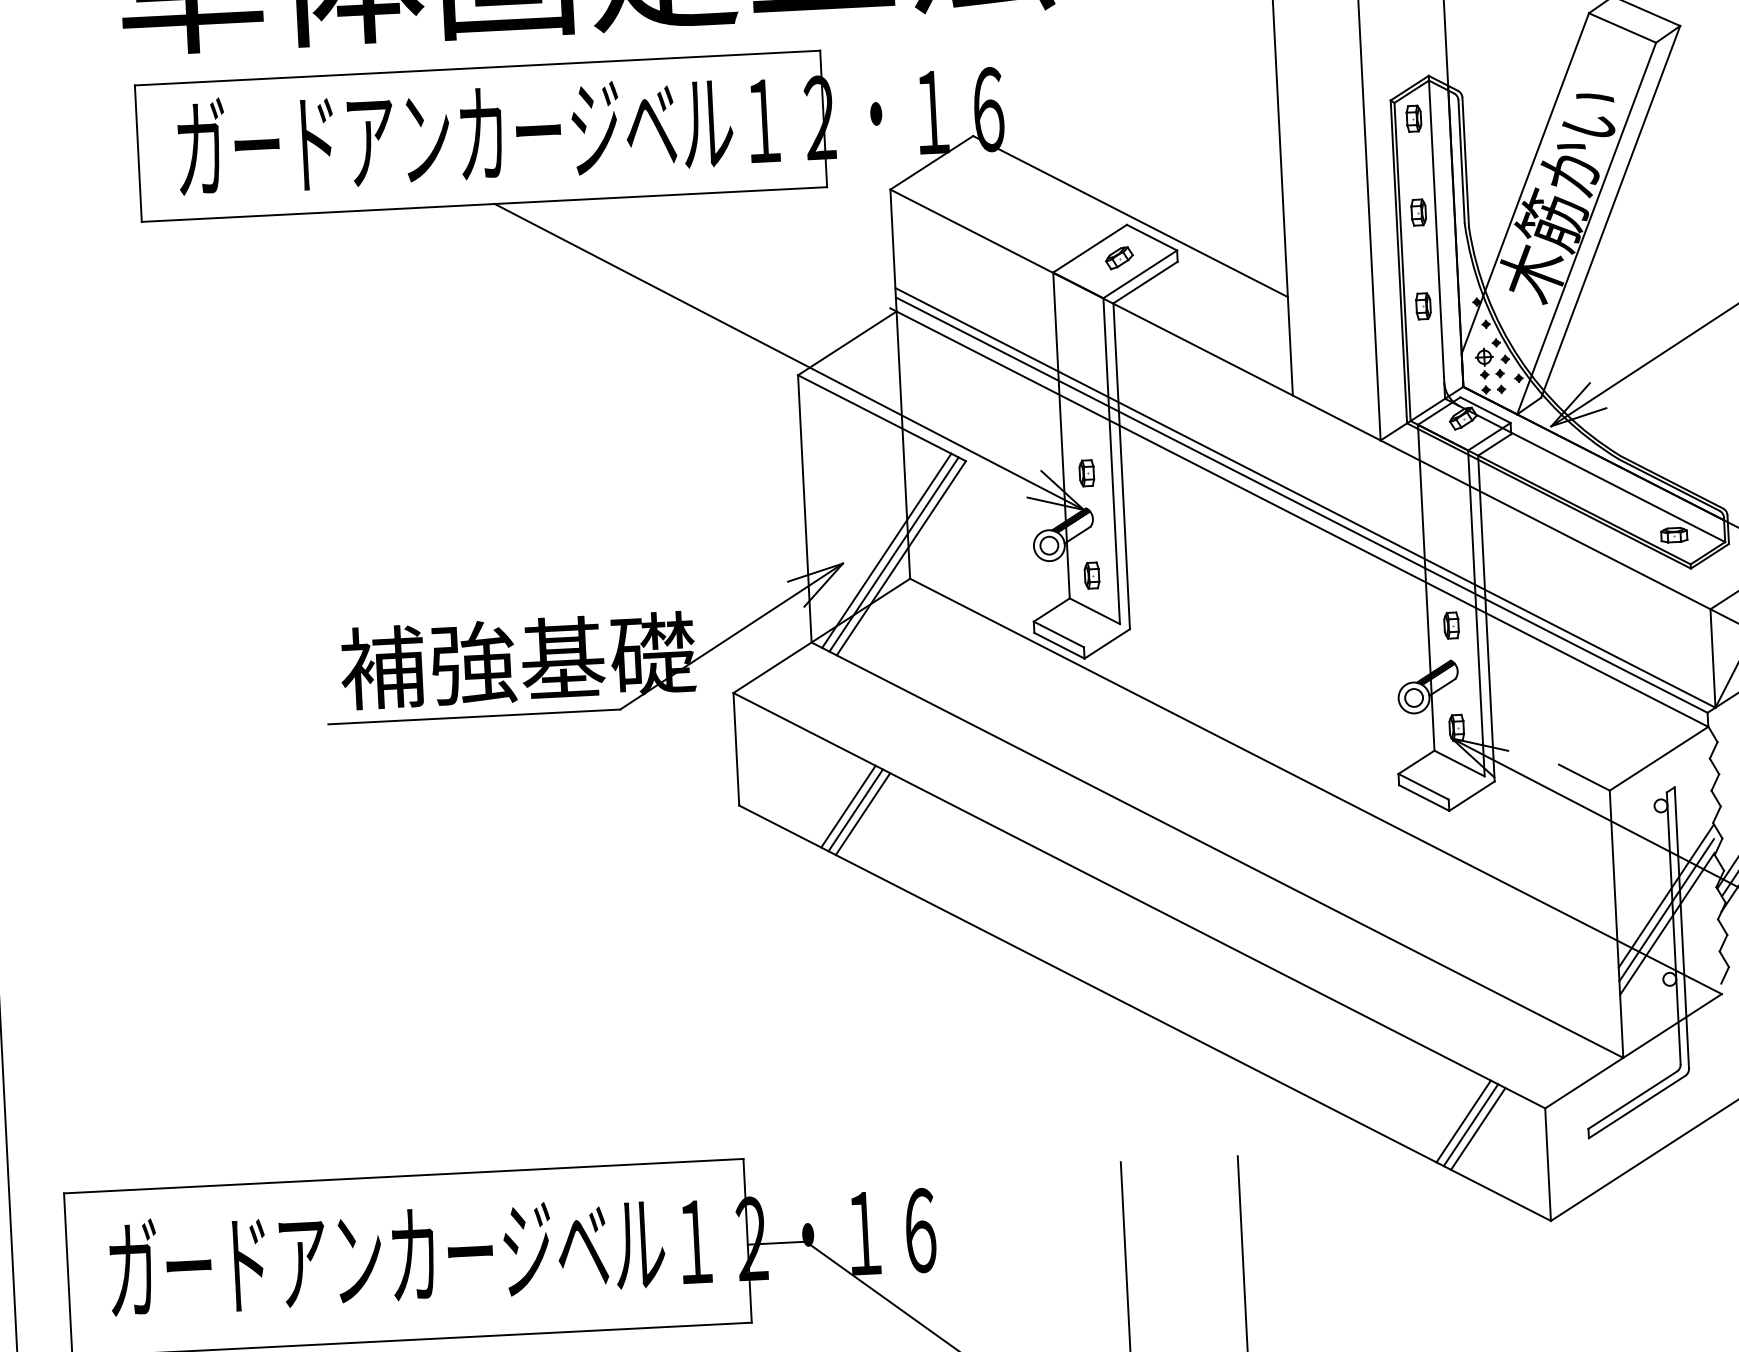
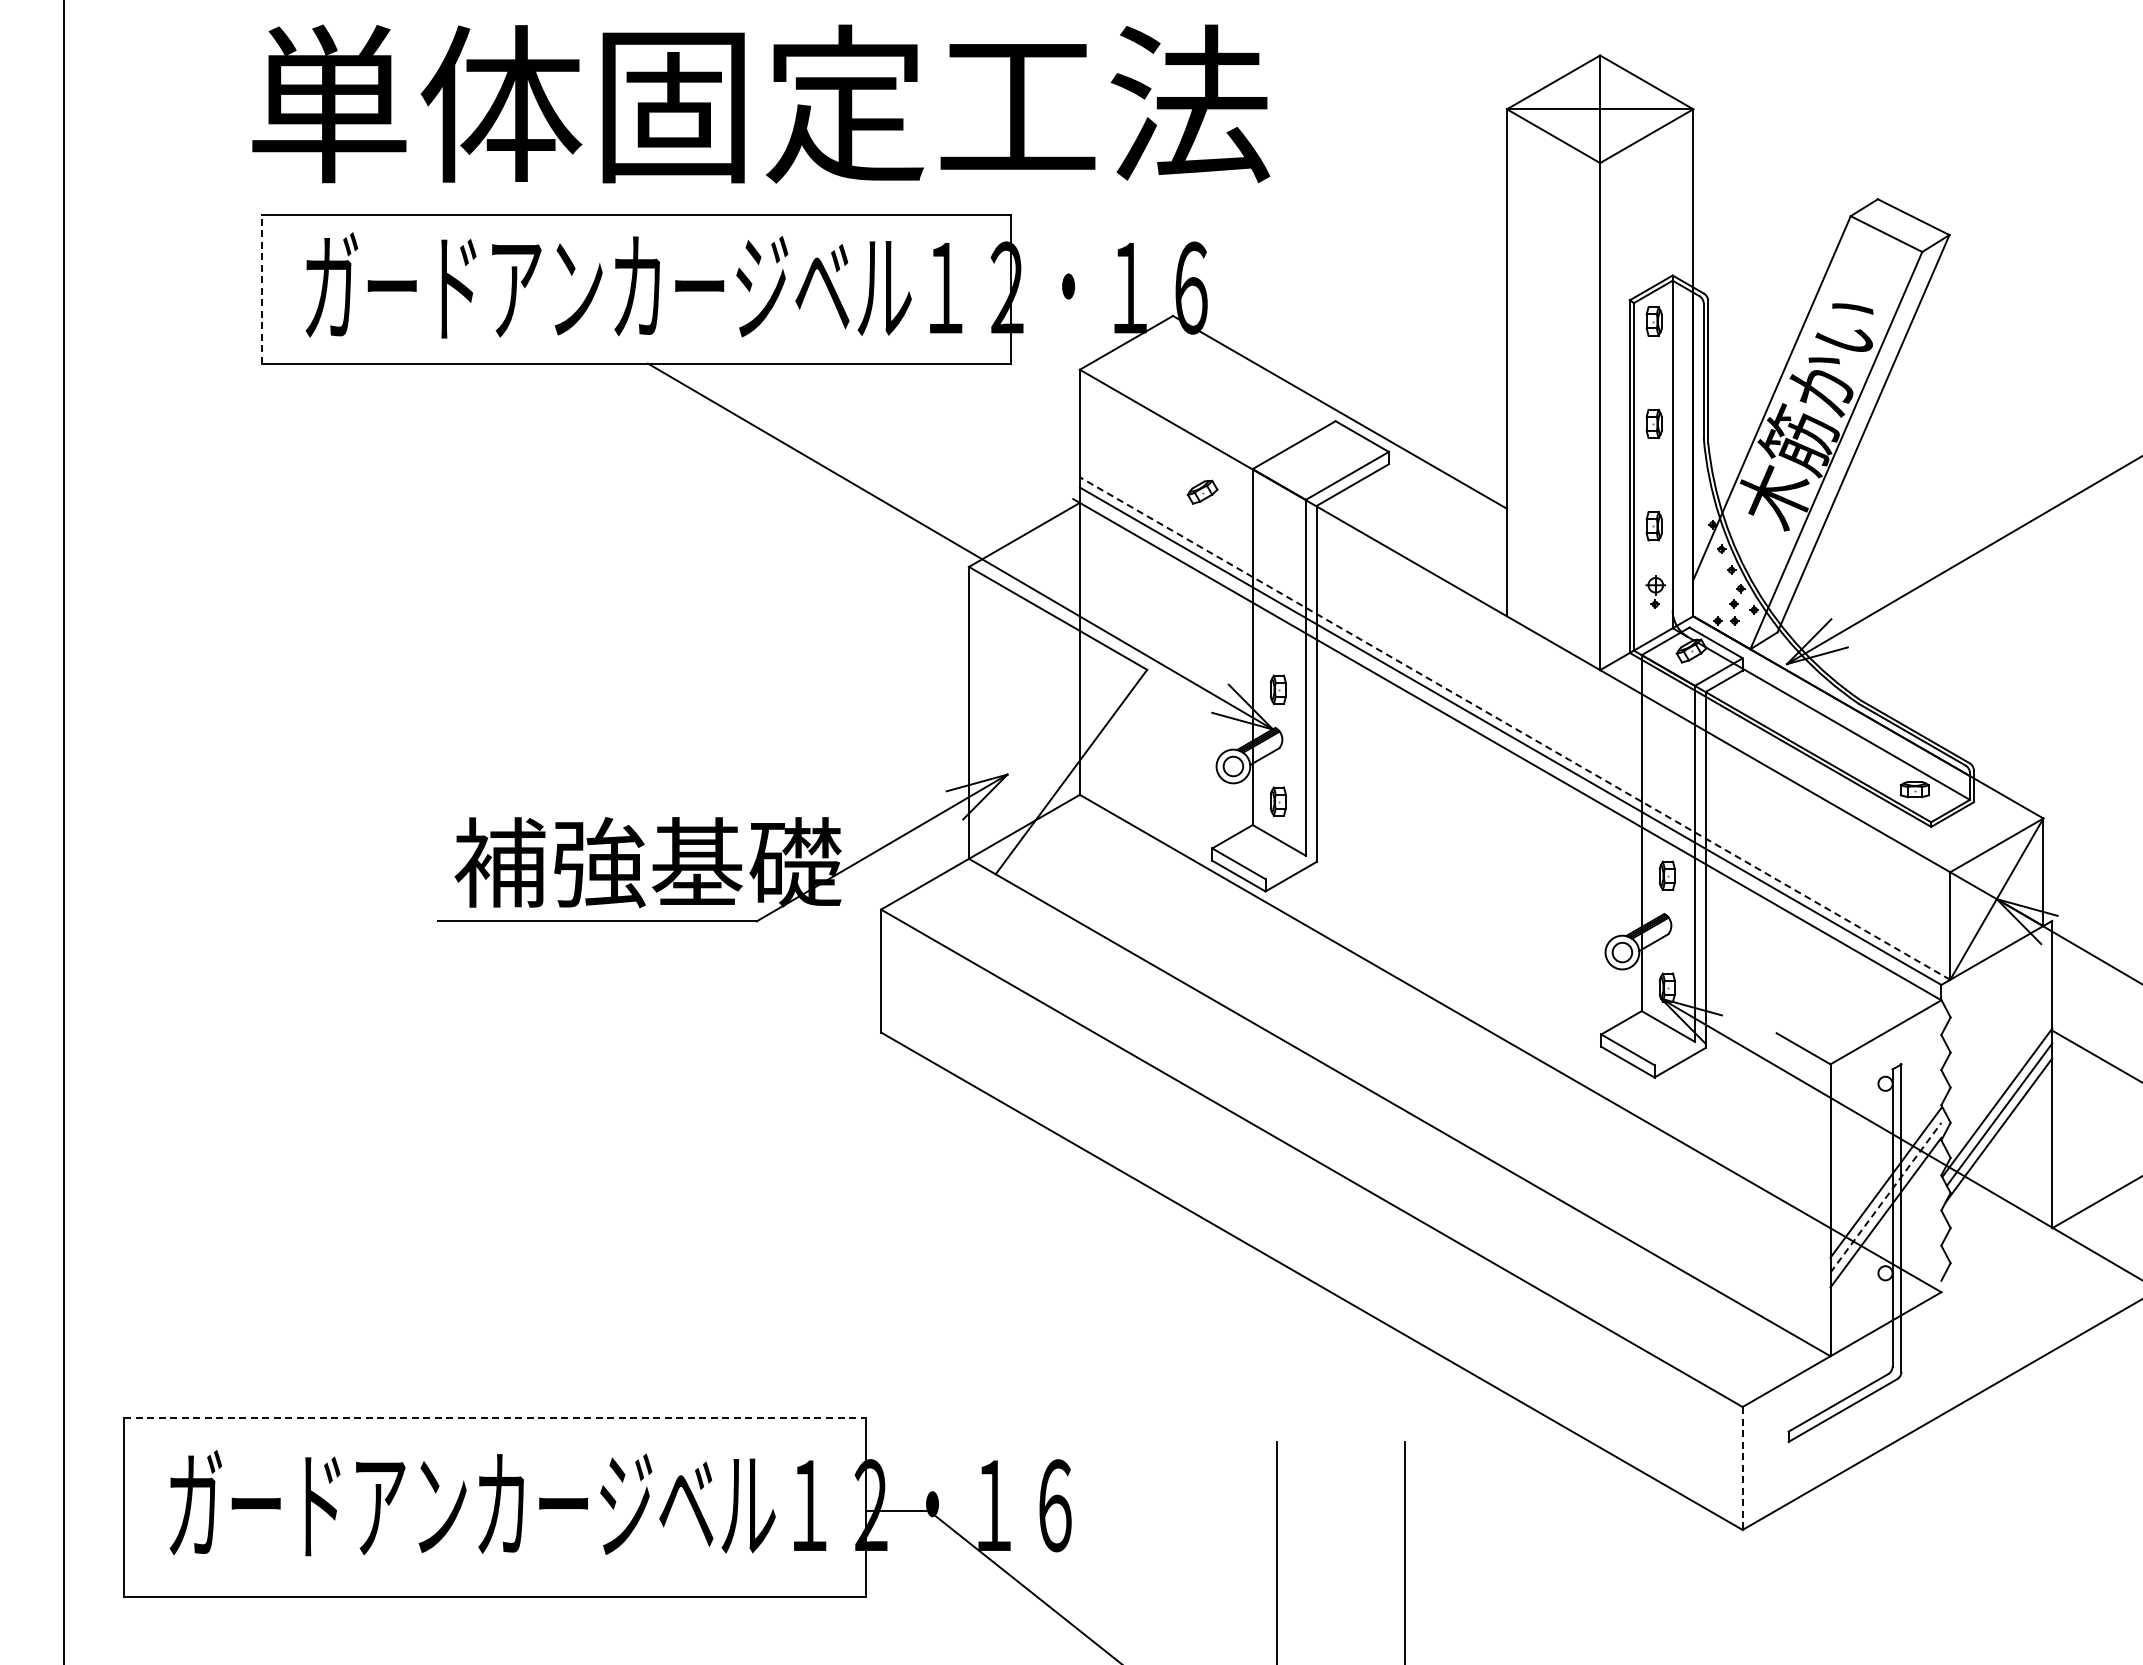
line: (138, 154) -> (262, 289), solid -> dashed
part: (1119, 257) -> (1202, 491), moved
part: (1484, 363) -> (1655, 591), moved
line: (1305, 497) -> (1515, 728), solid -> dashed
line: (886, 550) -> (1055, 762), removed
line: (893, 554) -> (1063, 767), removed
line: (848, 806) -> (1000, 1039), removed
line: (855, 810) -> (1007, 1044), removed
line: (862, 813) -> (1015, 1048), removed
line: (1667, 909) -> (1886, 1197), solid -> dashed
line: (1463, 1121) -> (1652, 1416), removed
line: (1470, 1125) -> (1660, 1421), removed
line: (1478, 1128) -> (1668, 1425), removed
line: (1547, 1164) -> (1742, 1468), solid -> dashed
line: (404, 1175) -> (495, 1417), solid -> dashed

